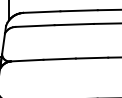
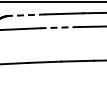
line: (41, 12) -> (27, 15), solid -> dashed
line: (74, 24) -> (60, 27), solid -> dashed

